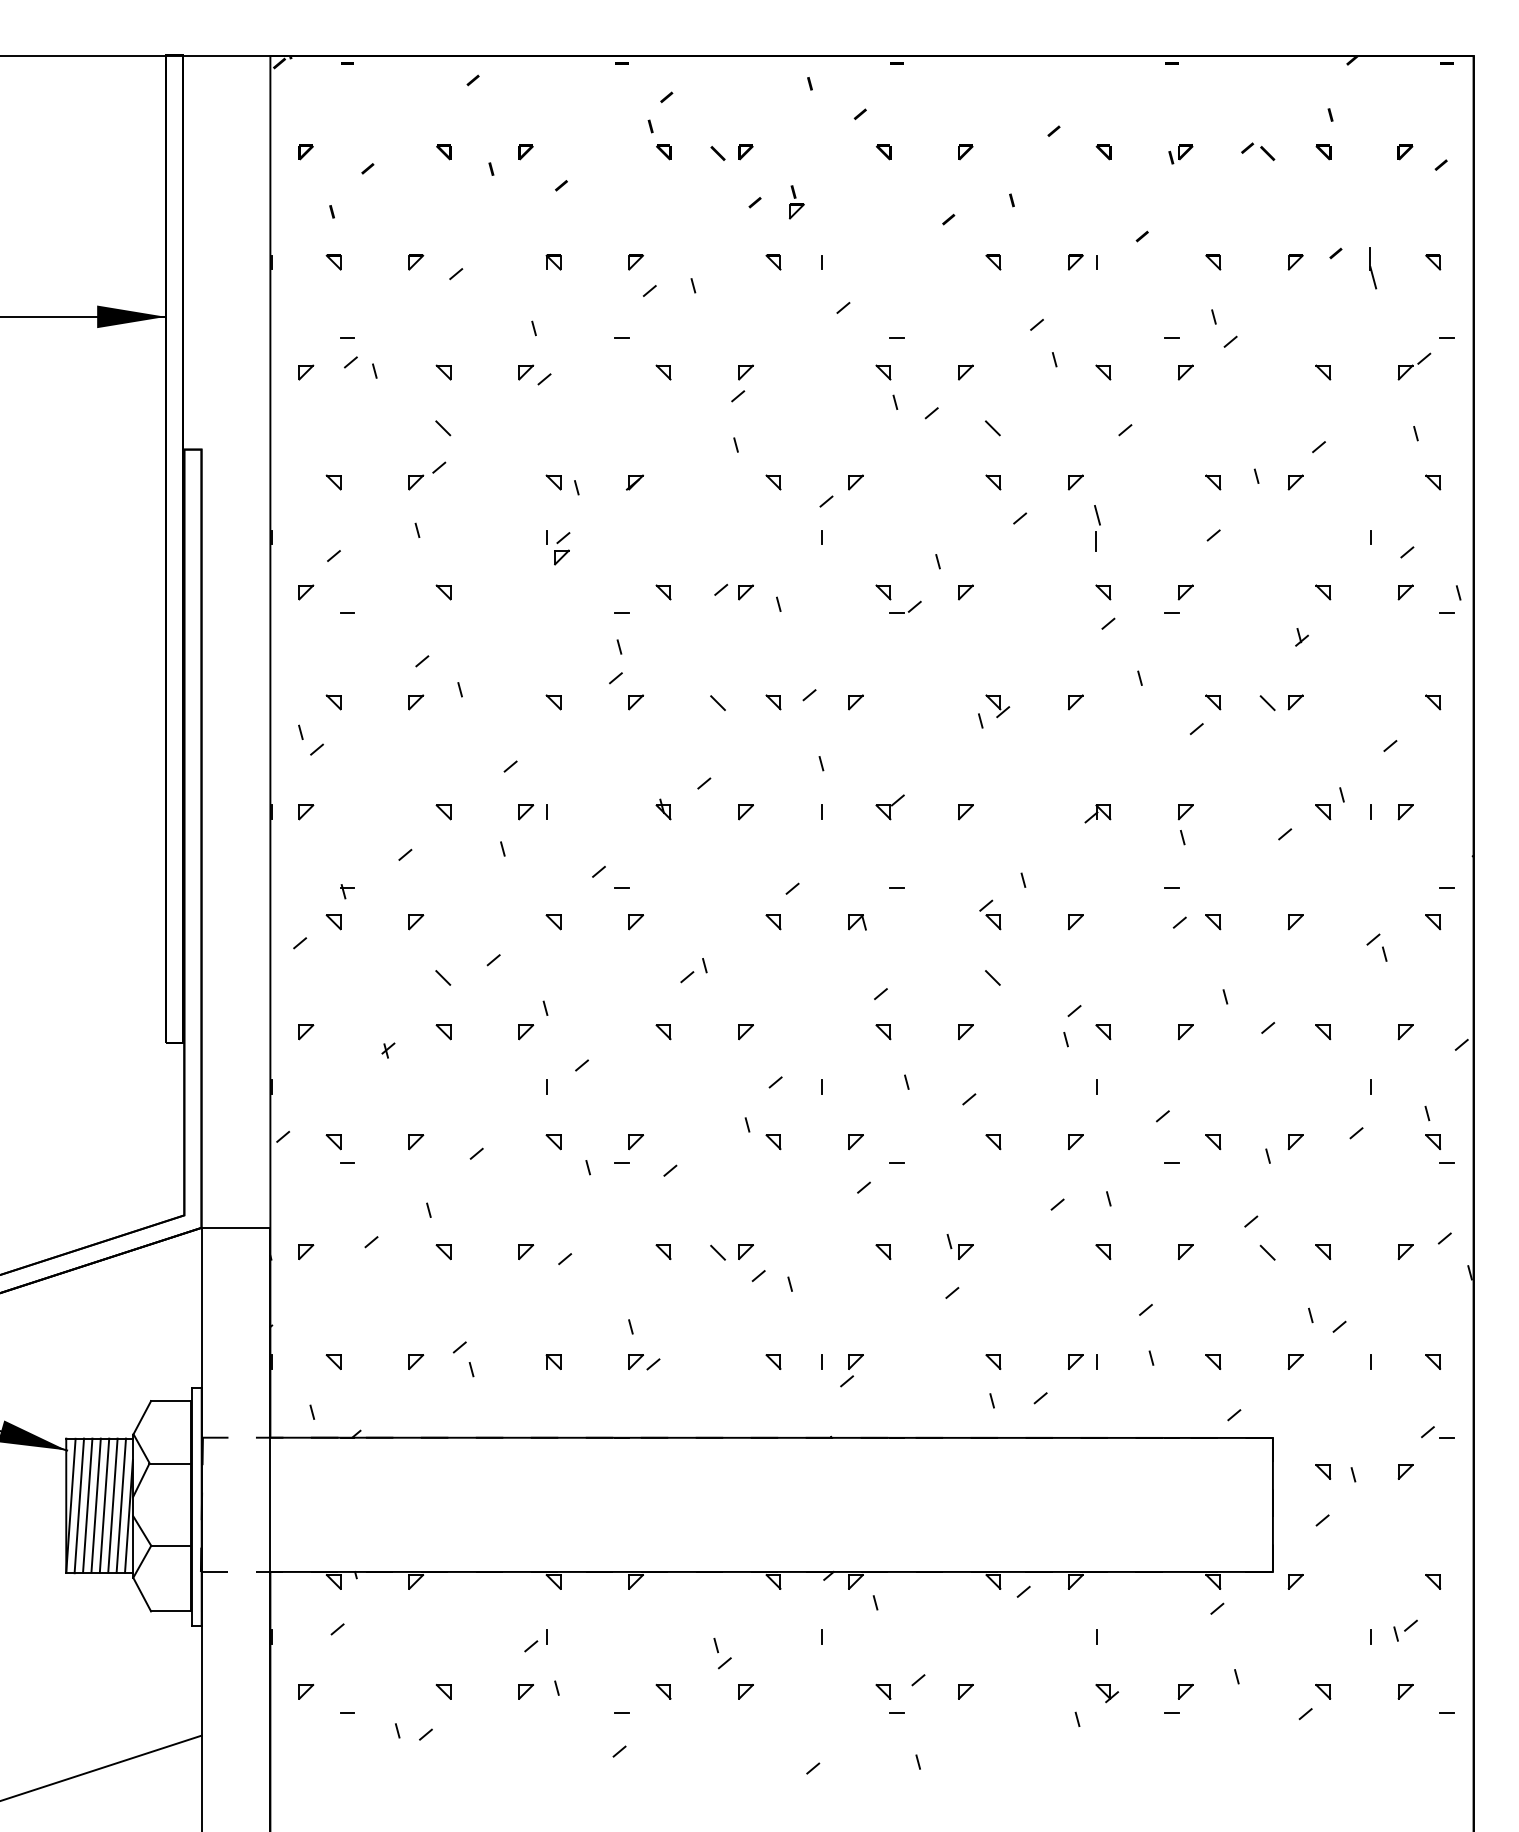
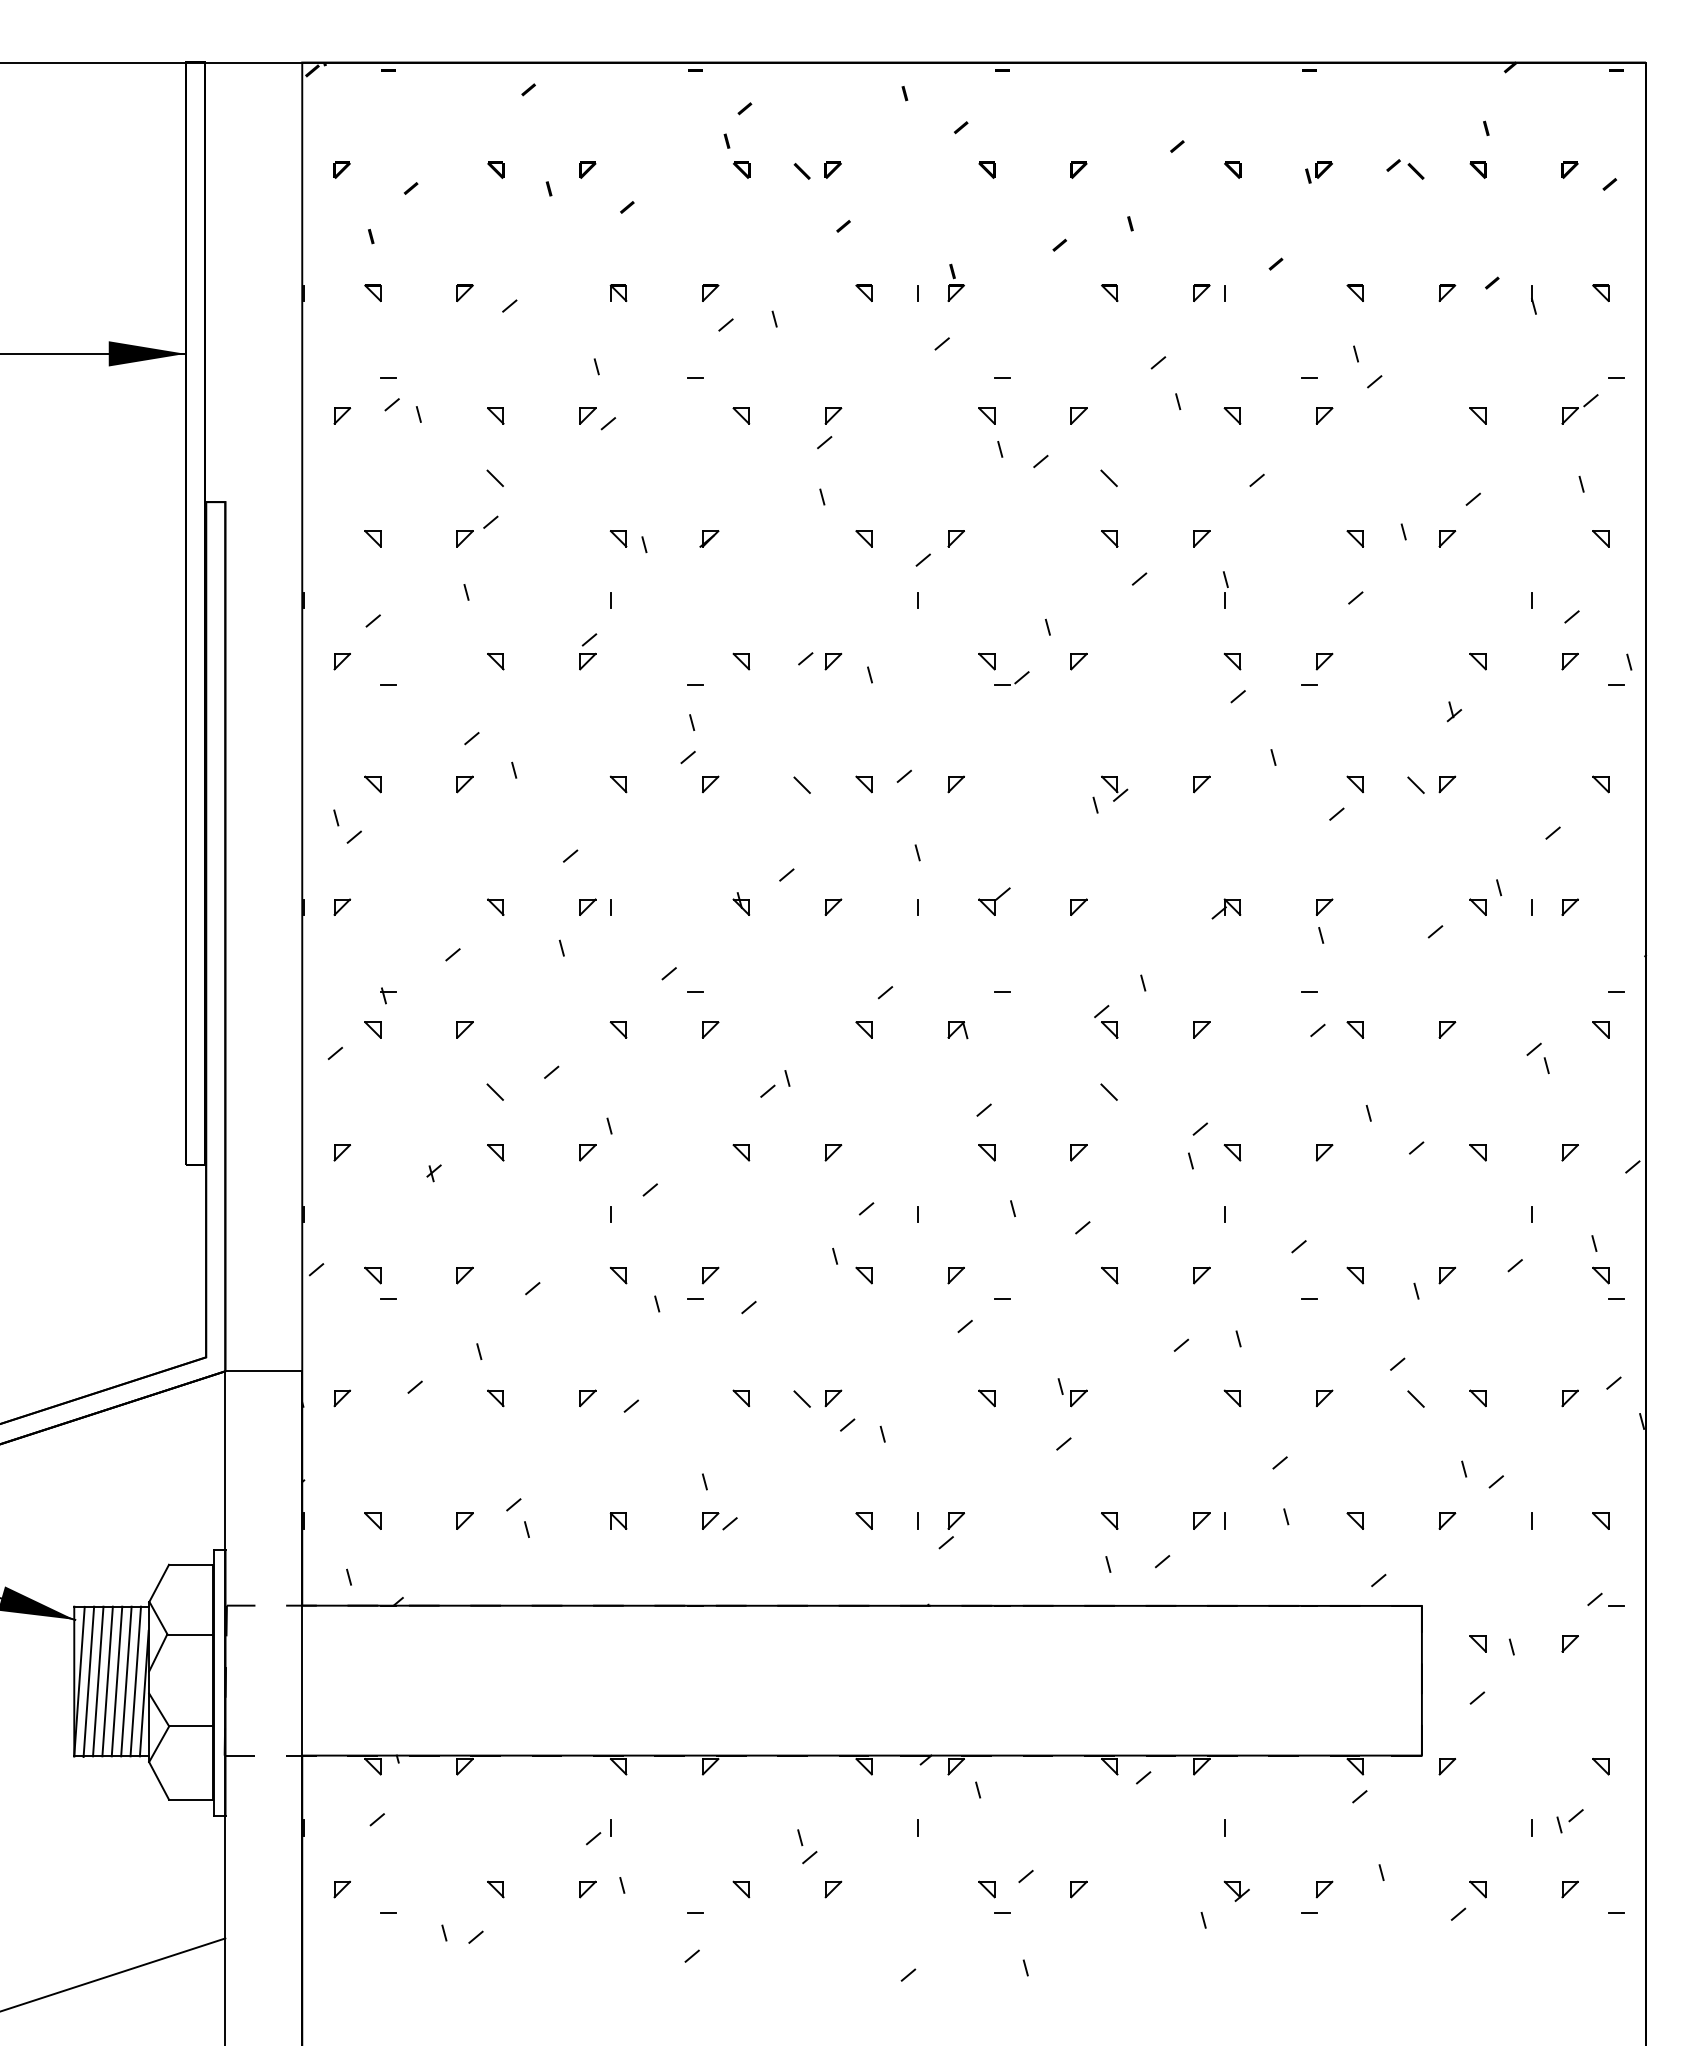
part: (796, 201) -> (955, 282), moved
part: (1372, 268) -> (1533, 299), size x0.62
part: (1097, 527) -> (1225, 589), size x0.71
part: (562, 548) -> (588, 651), moved

